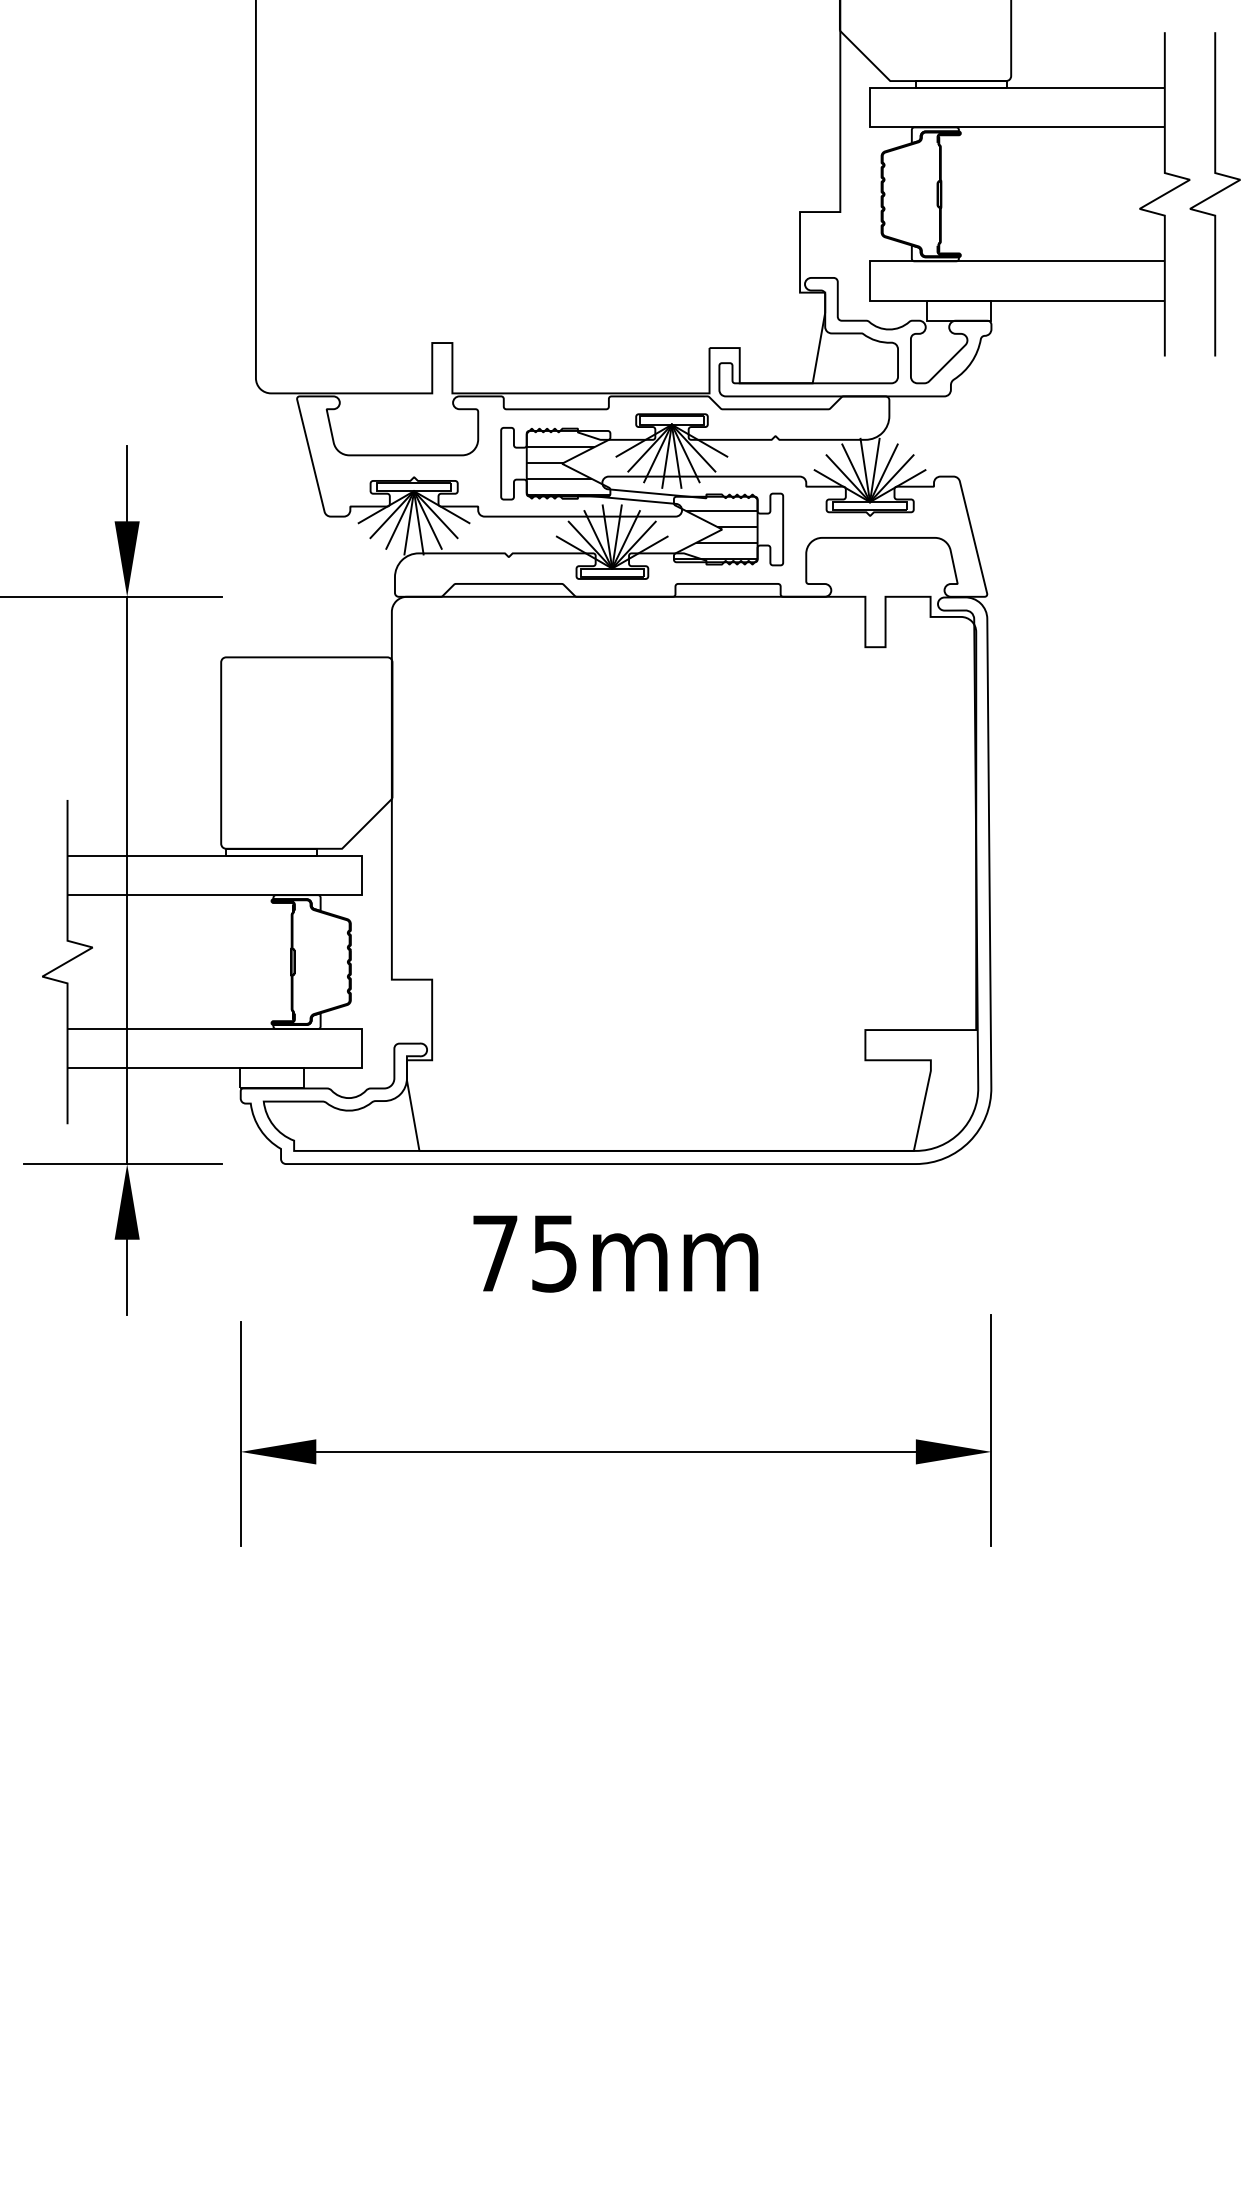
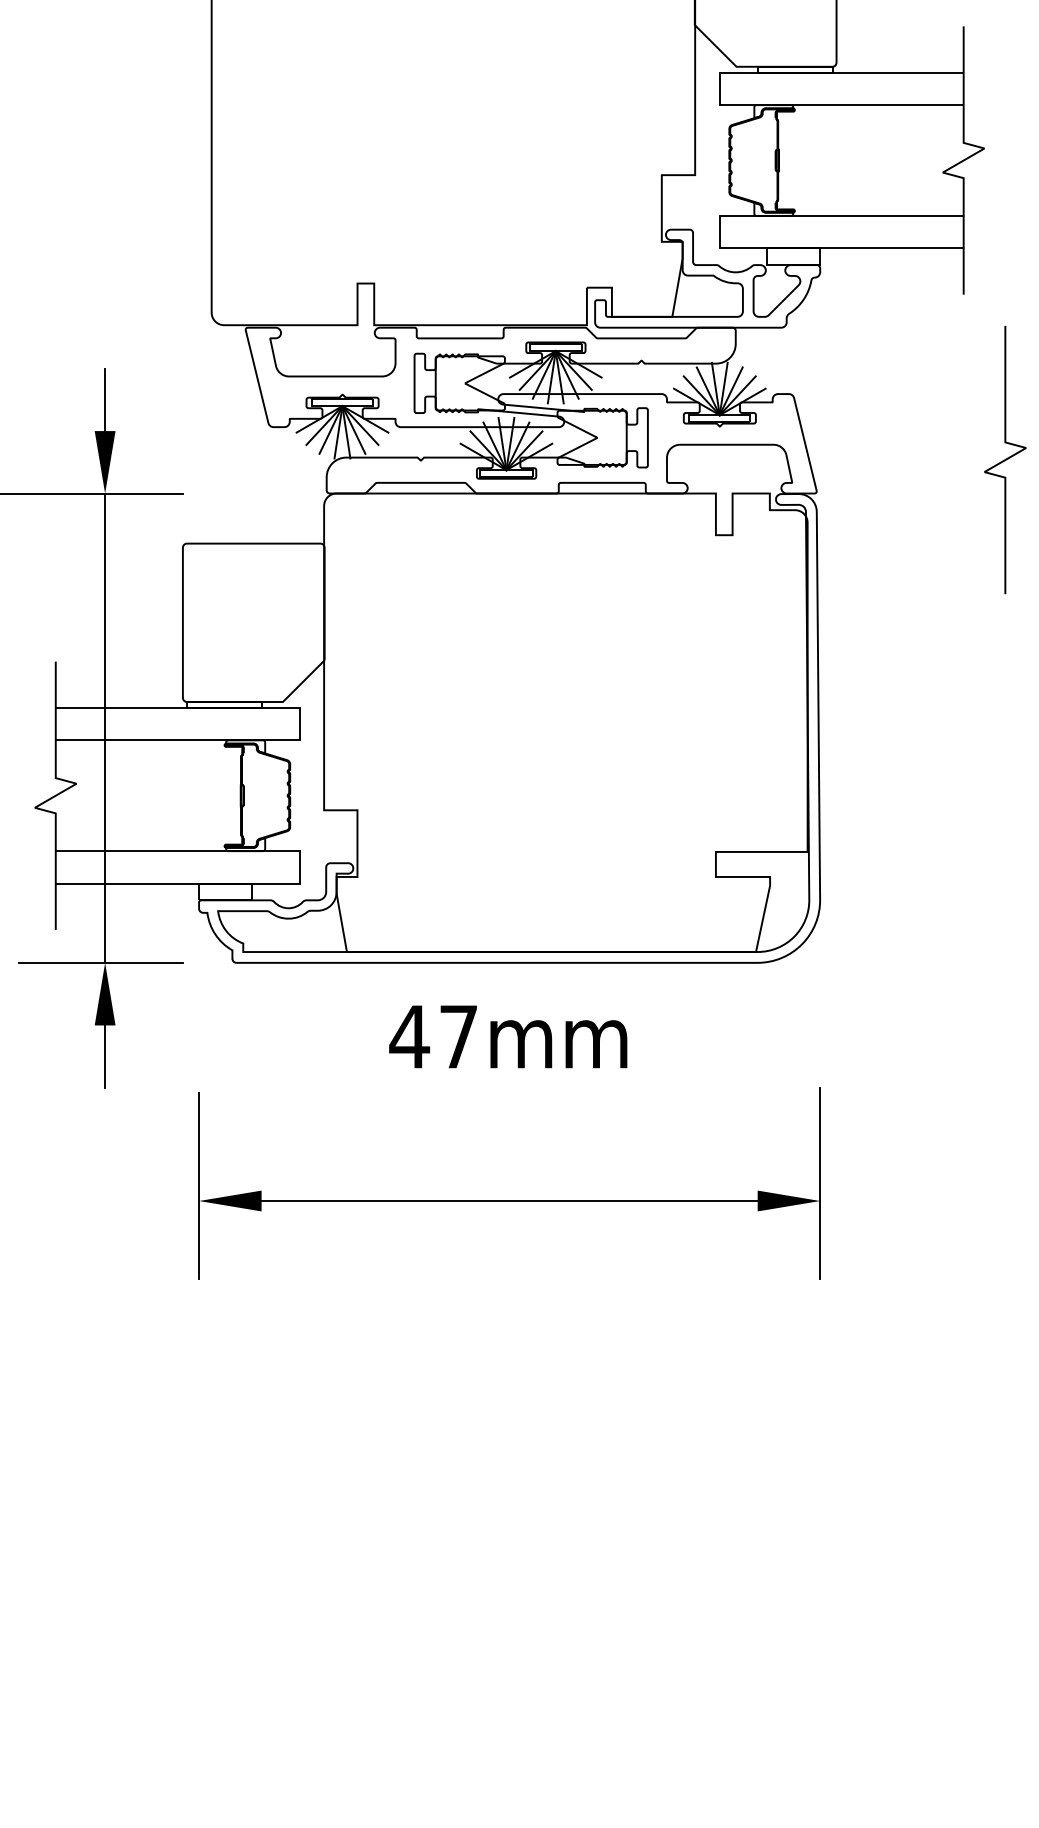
curve: (1214, 194) -> (1004, 460), moved
hatch: (568, 470) -> (470, 389), removed
hatch: (715, 534) -> (591, 441), removed
text: (523, 1253) -> (433, 1036), 75mm -> 47mm

